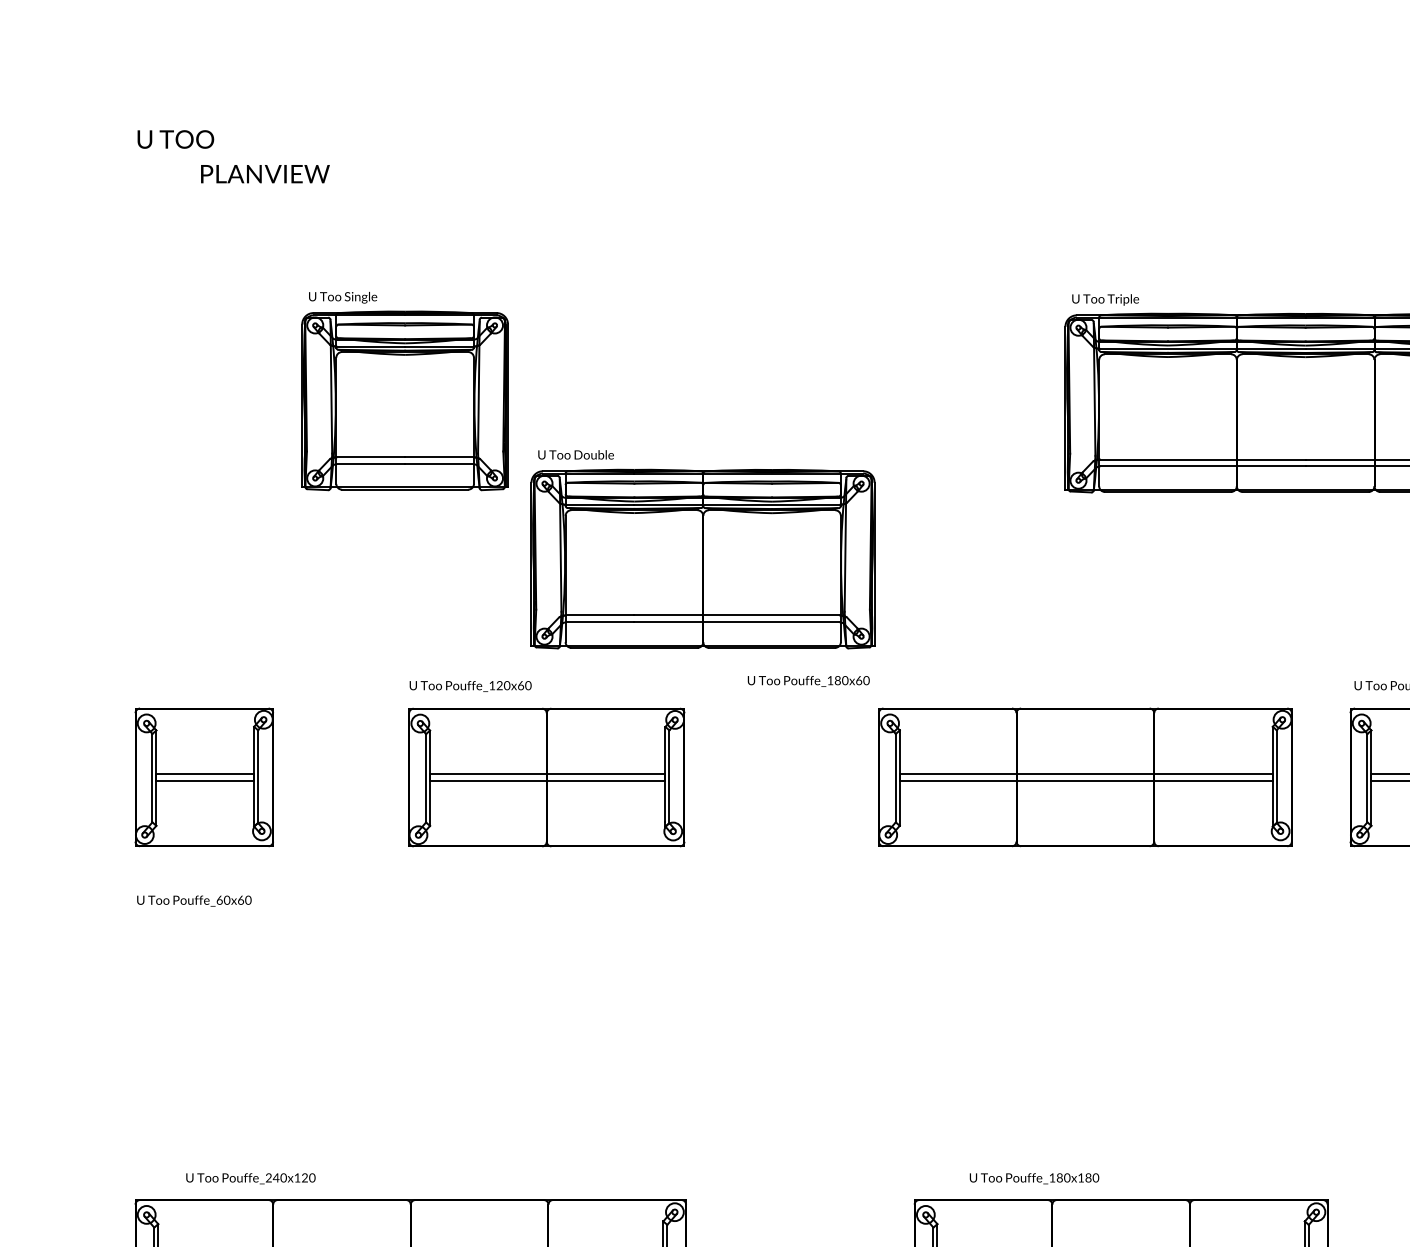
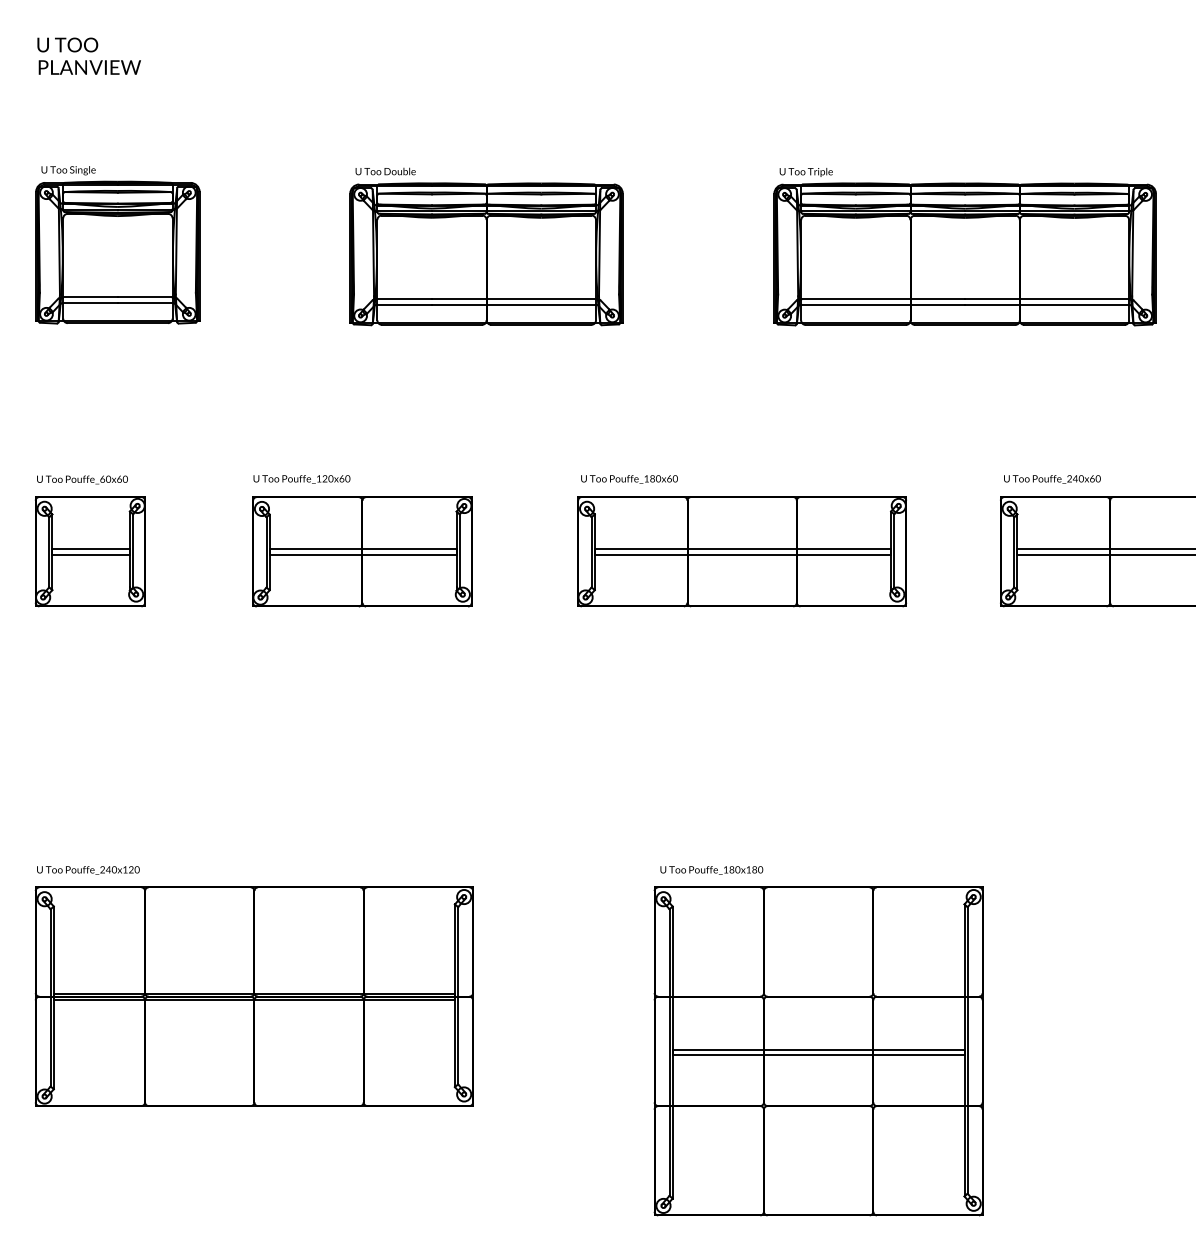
text: (264, 174) -> (89, 67), moved
part: (404, 391) -> (117, 245), moved
part: (703, 549) -> (486, 246), moved
text: (808, 681) -> (629, 479), moved
part: (1084, 777) -> (741, 551), moved
text: (194, 900) -> (82, 479), moved
text: (251, 1178) -> (88, 870), moved
text: (1034, 1178) -> (711, 870), moved

